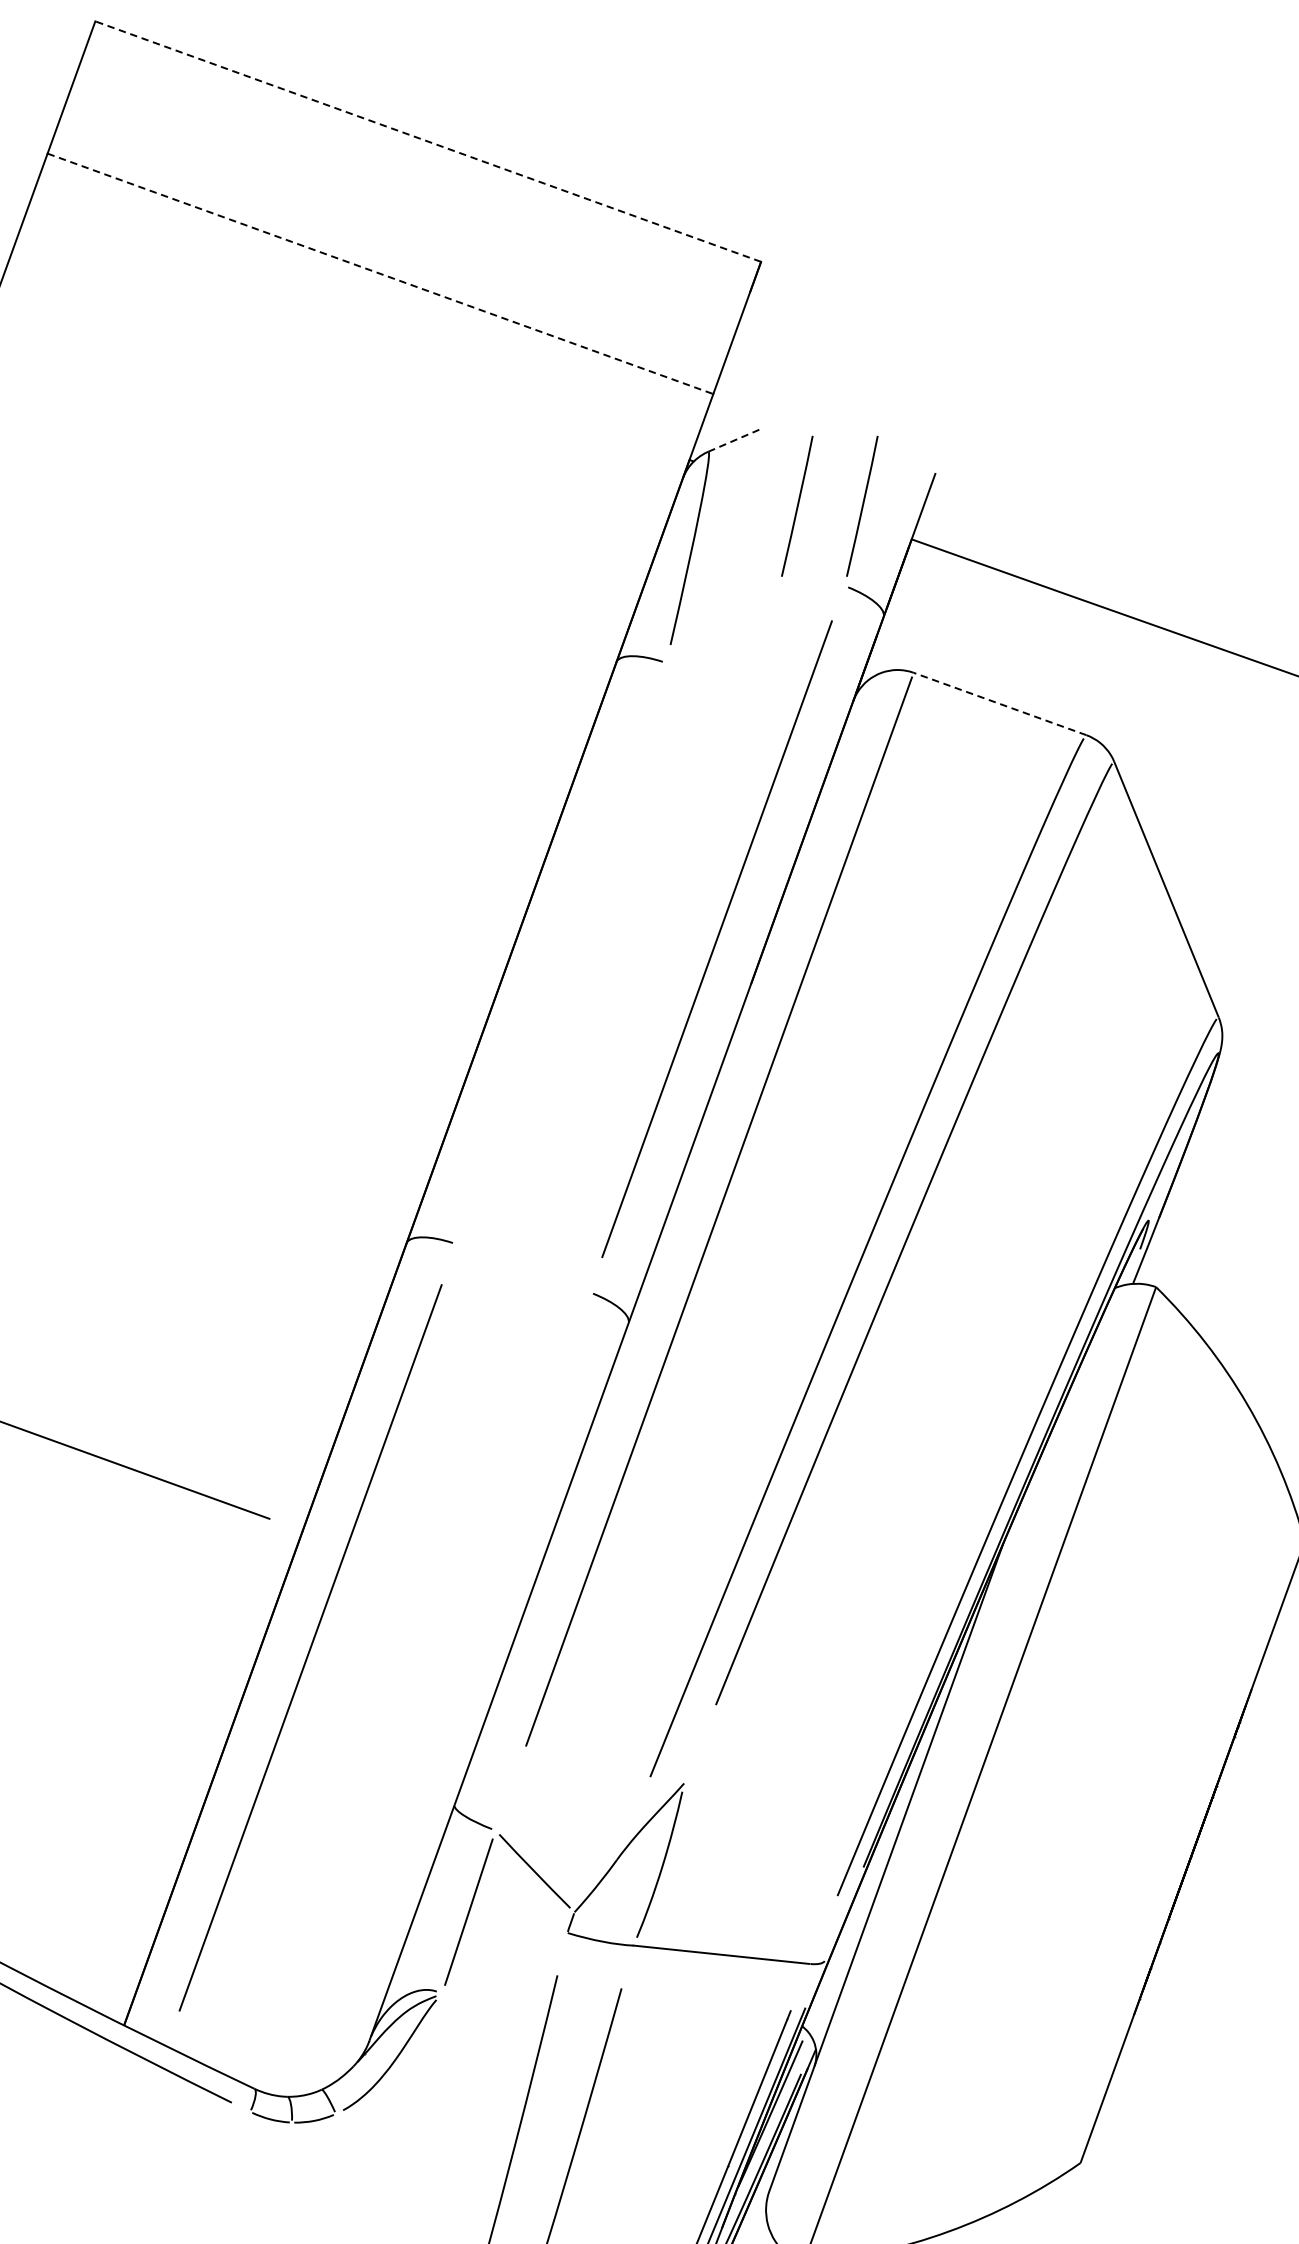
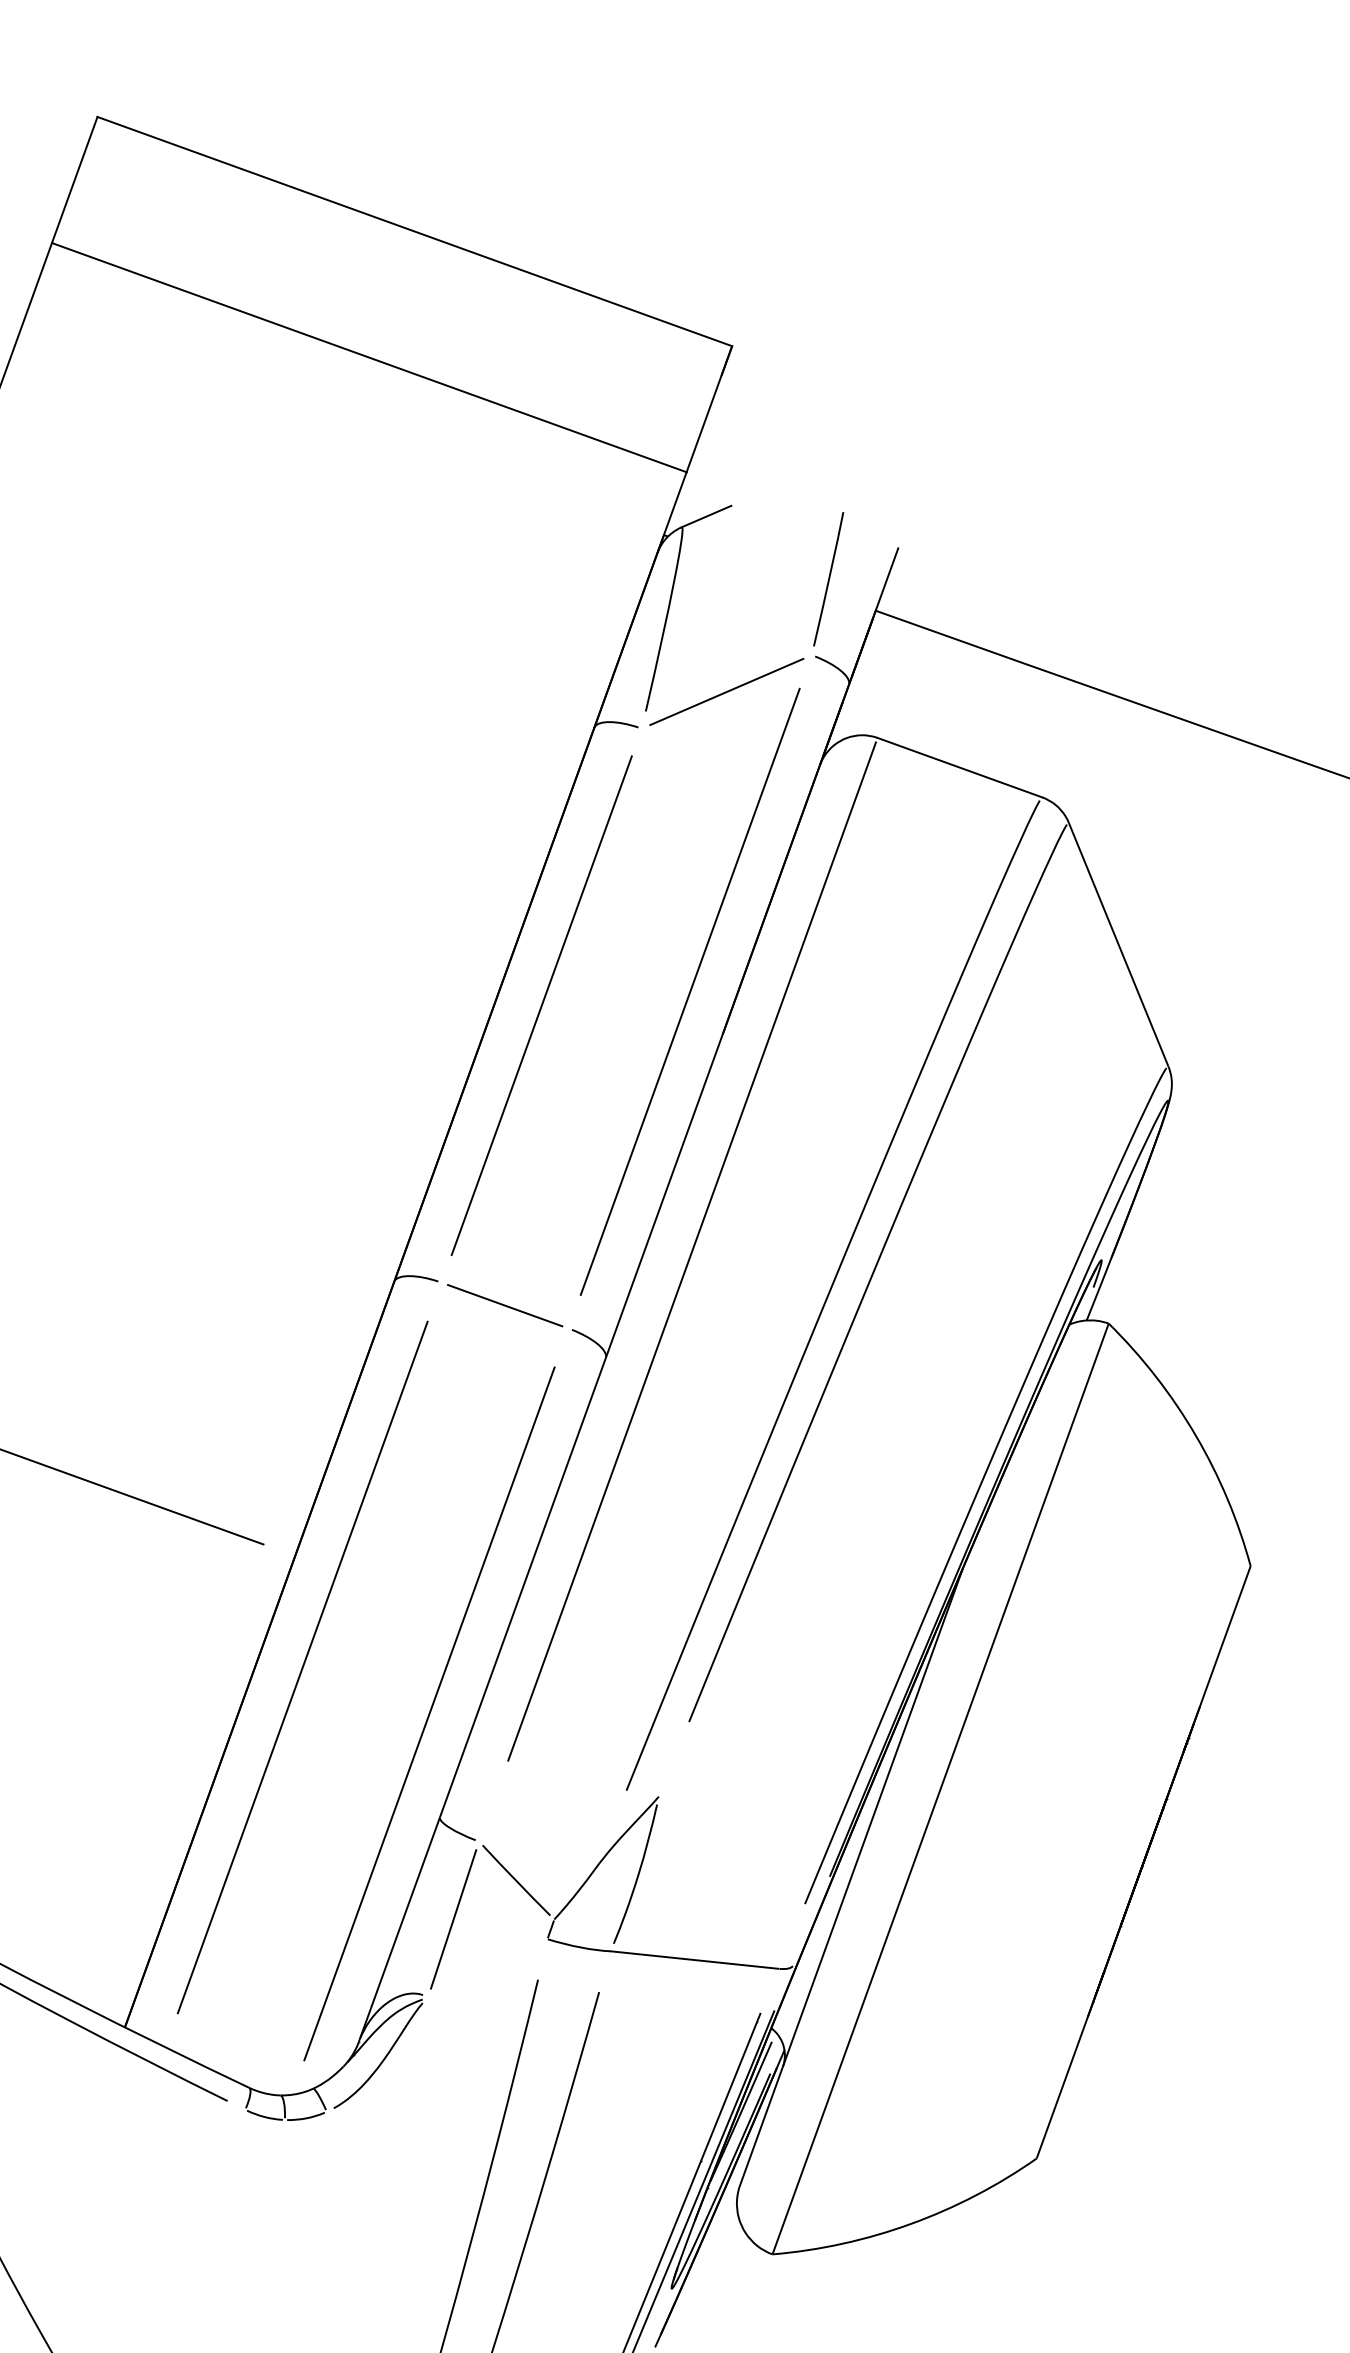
line: (427, 141) -> (414, 231), dashed -> solid
line: (380, 273) -> (369, 357), dashed -> solid
line: (734, 440) -> (706, 516), dashed -> solid
line: (797, 506) -> (766, 579), removed
line: (755, 624) -> (726, 691), added
line: (999, 703) -> (959, 767), dashed -> solid
line: (561, 953) -> (541, 1005), added
line: (523, 1268) -> (505, 1305), added
line: (443, 1696) -> (429, 1713), added

